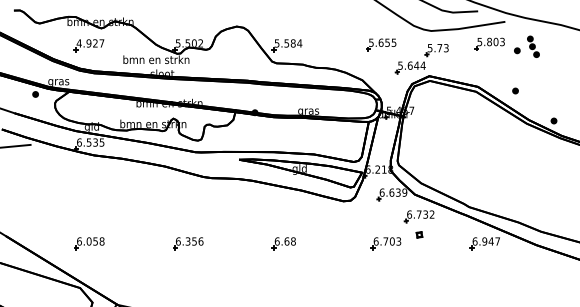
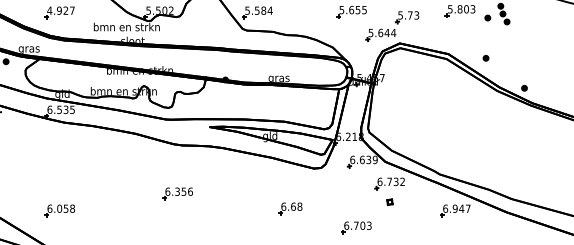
part: (188, 243) -> (177, 193), moved
part: (283, 243) -> (289, 208), moved
part: (385, 243) -> (355, 227), moved

